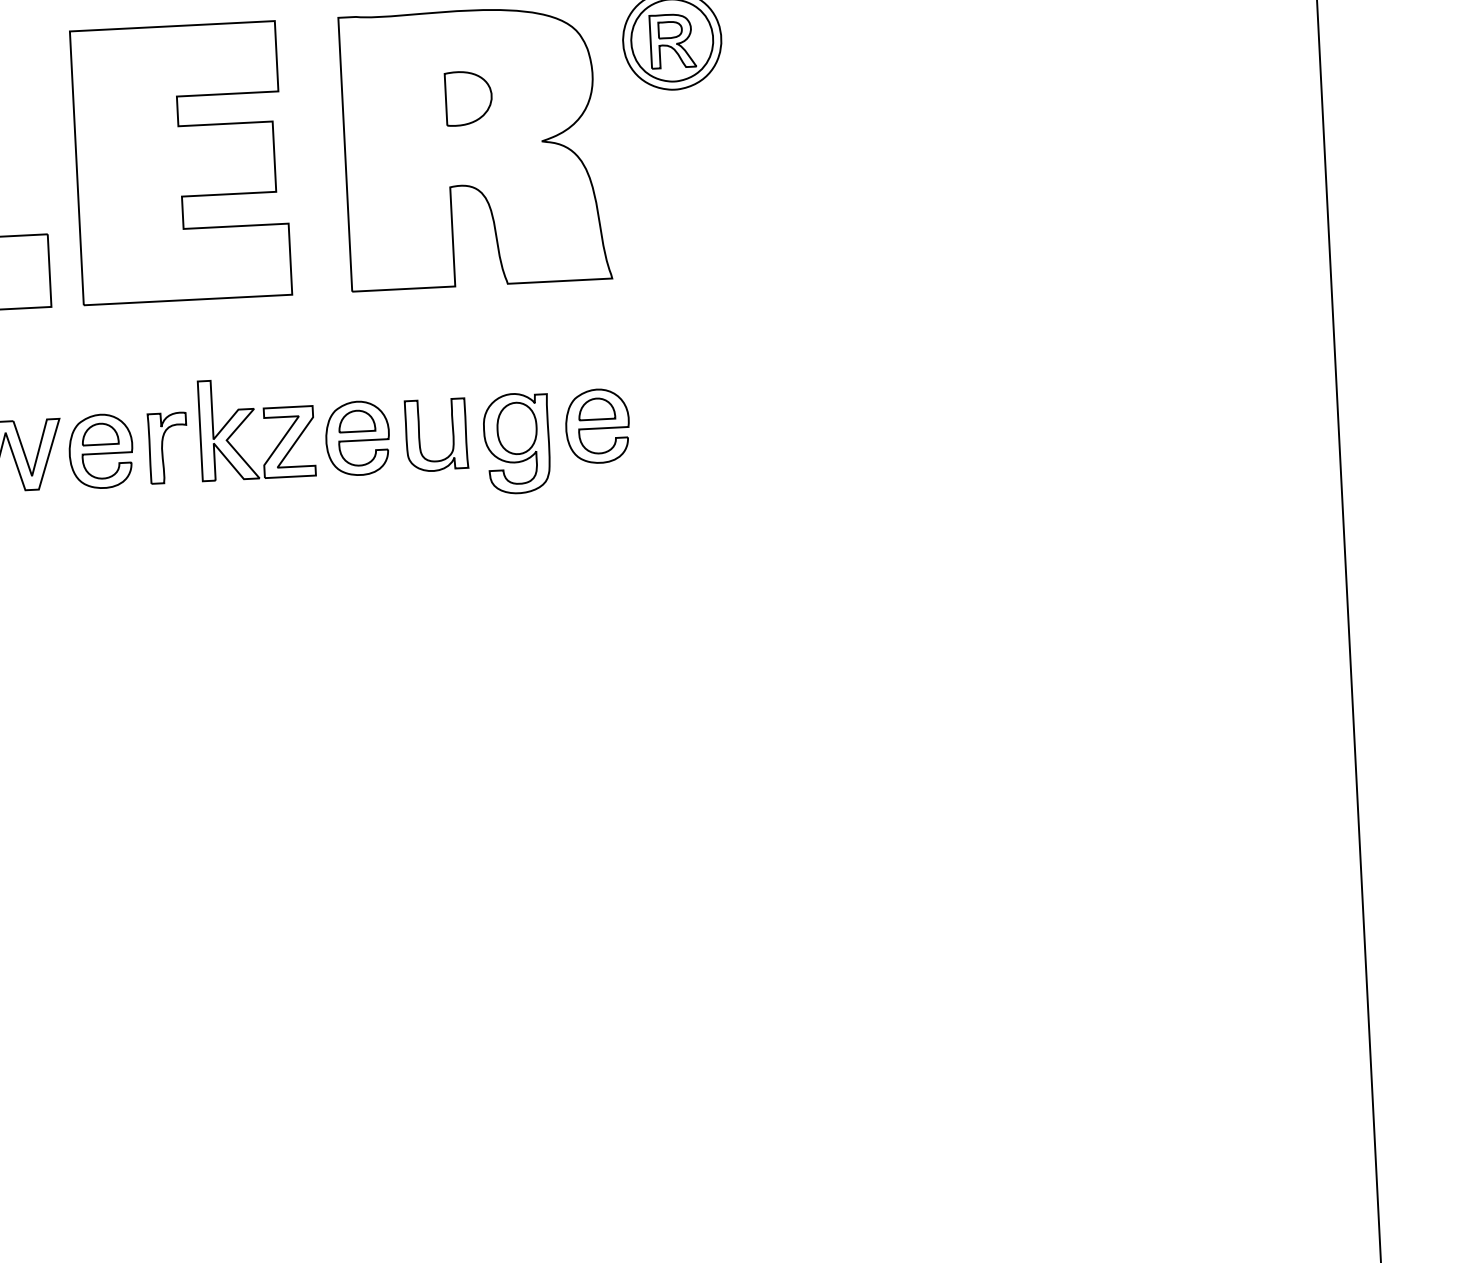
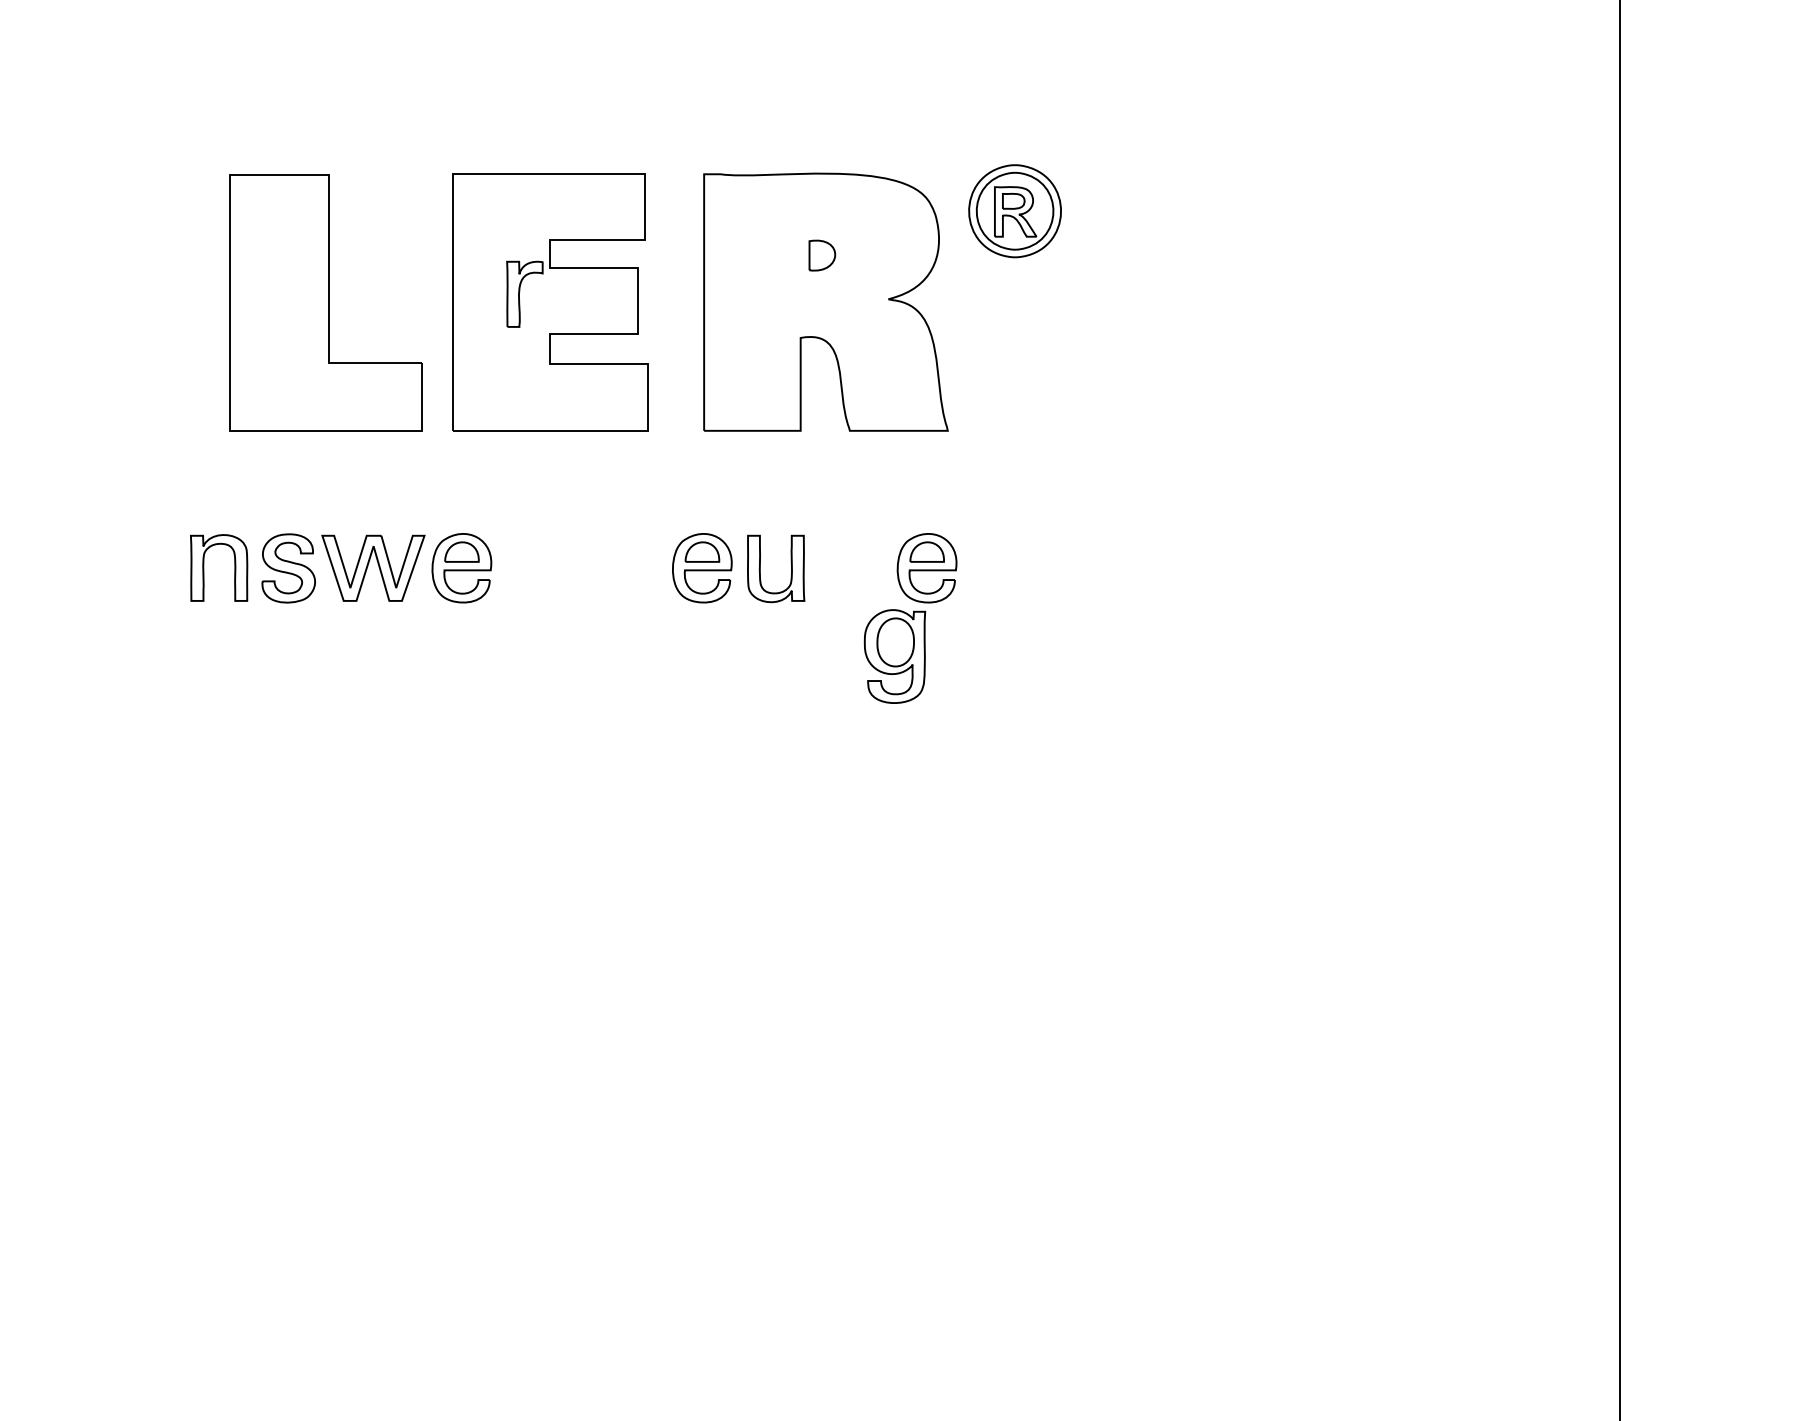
part: (469, 98) -> (822, 255), size x0.6
part: (263, 418) -> (615, 545), removed
part: (516, 443) -> (894, 656), moved
part: (167, 447) -> (524, 293), moved

